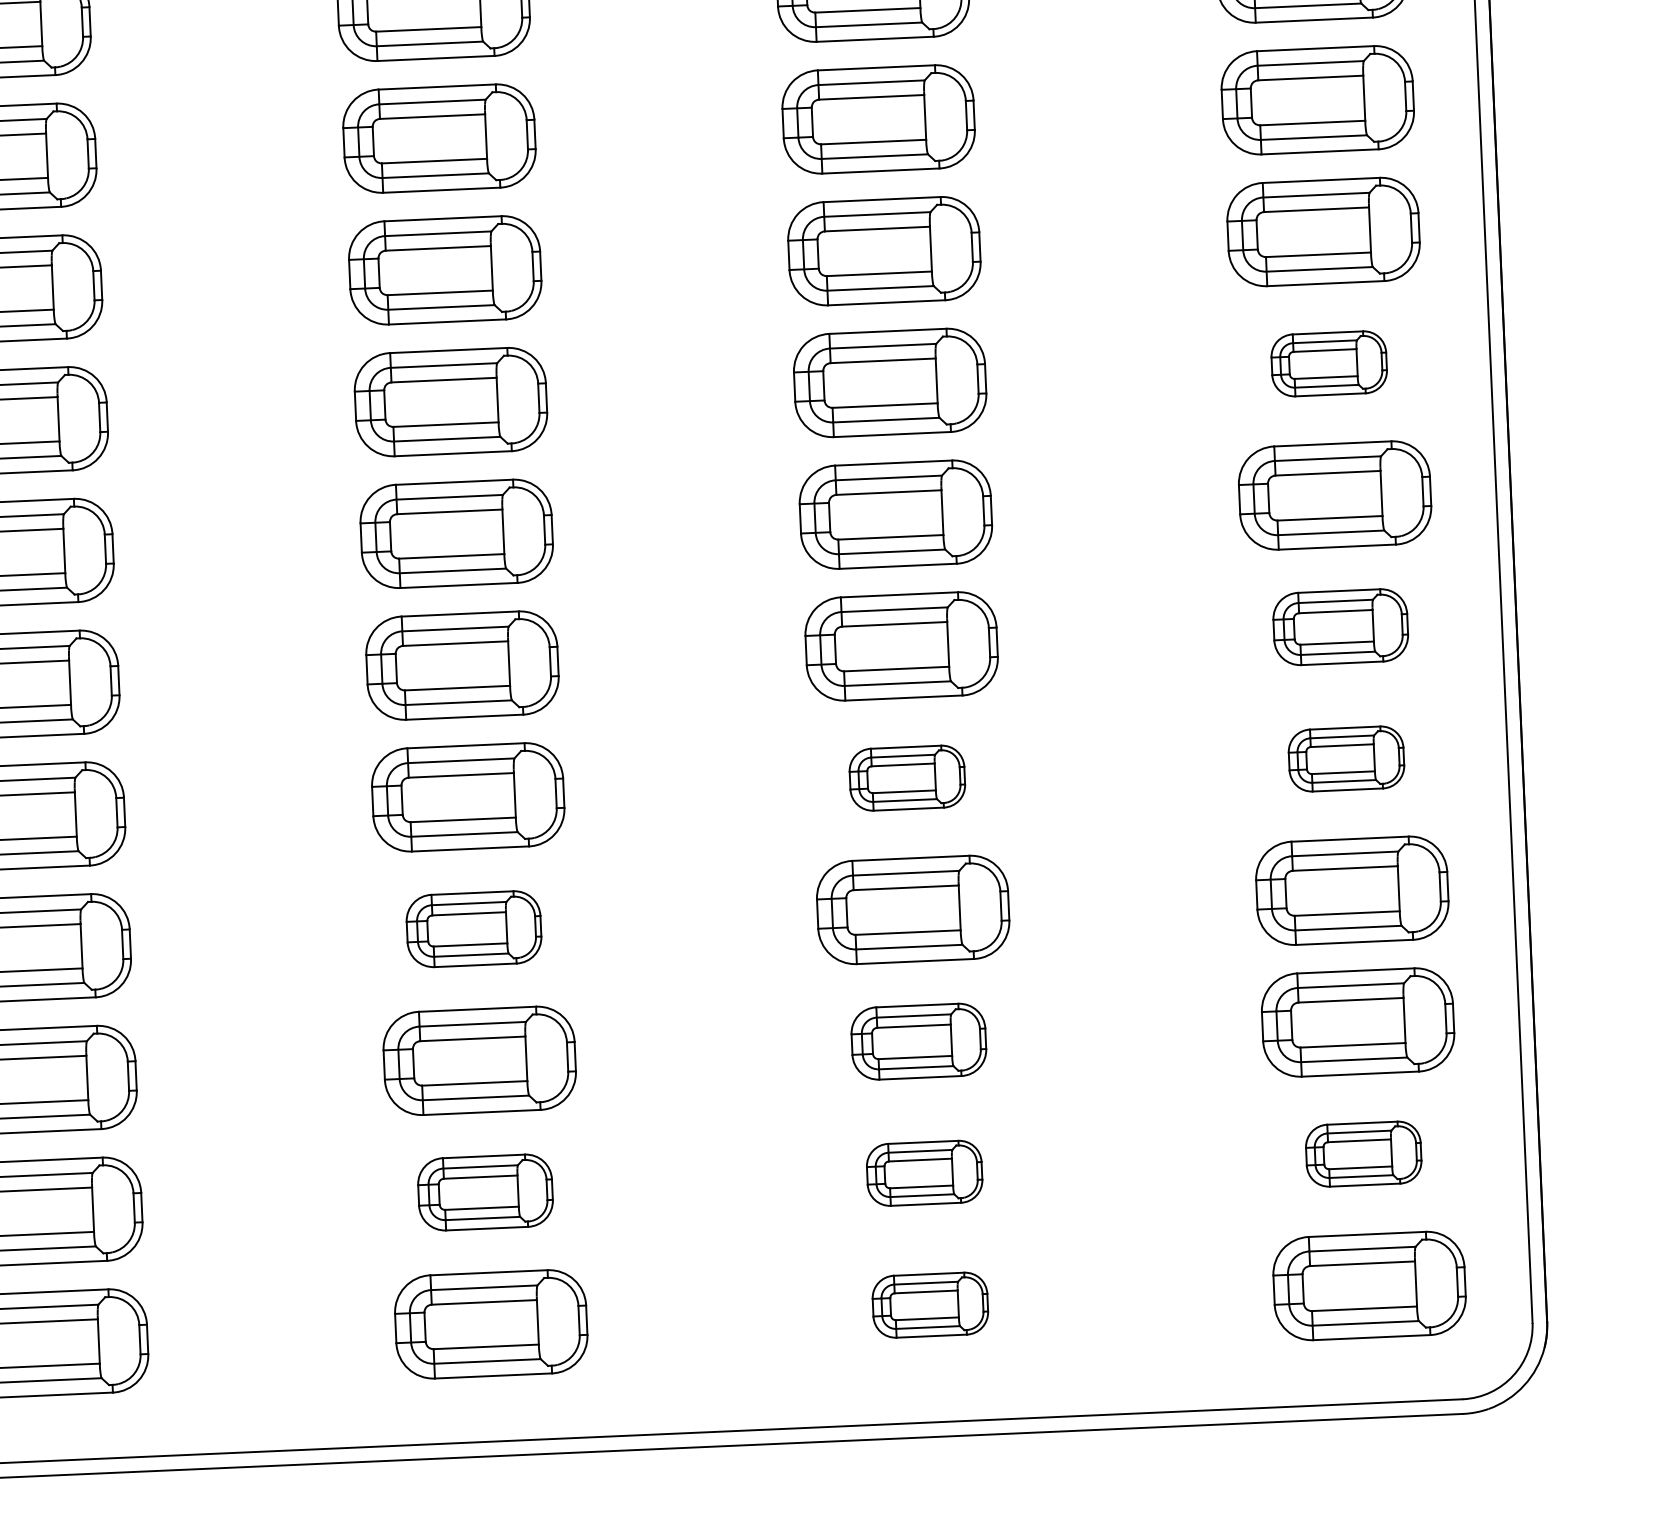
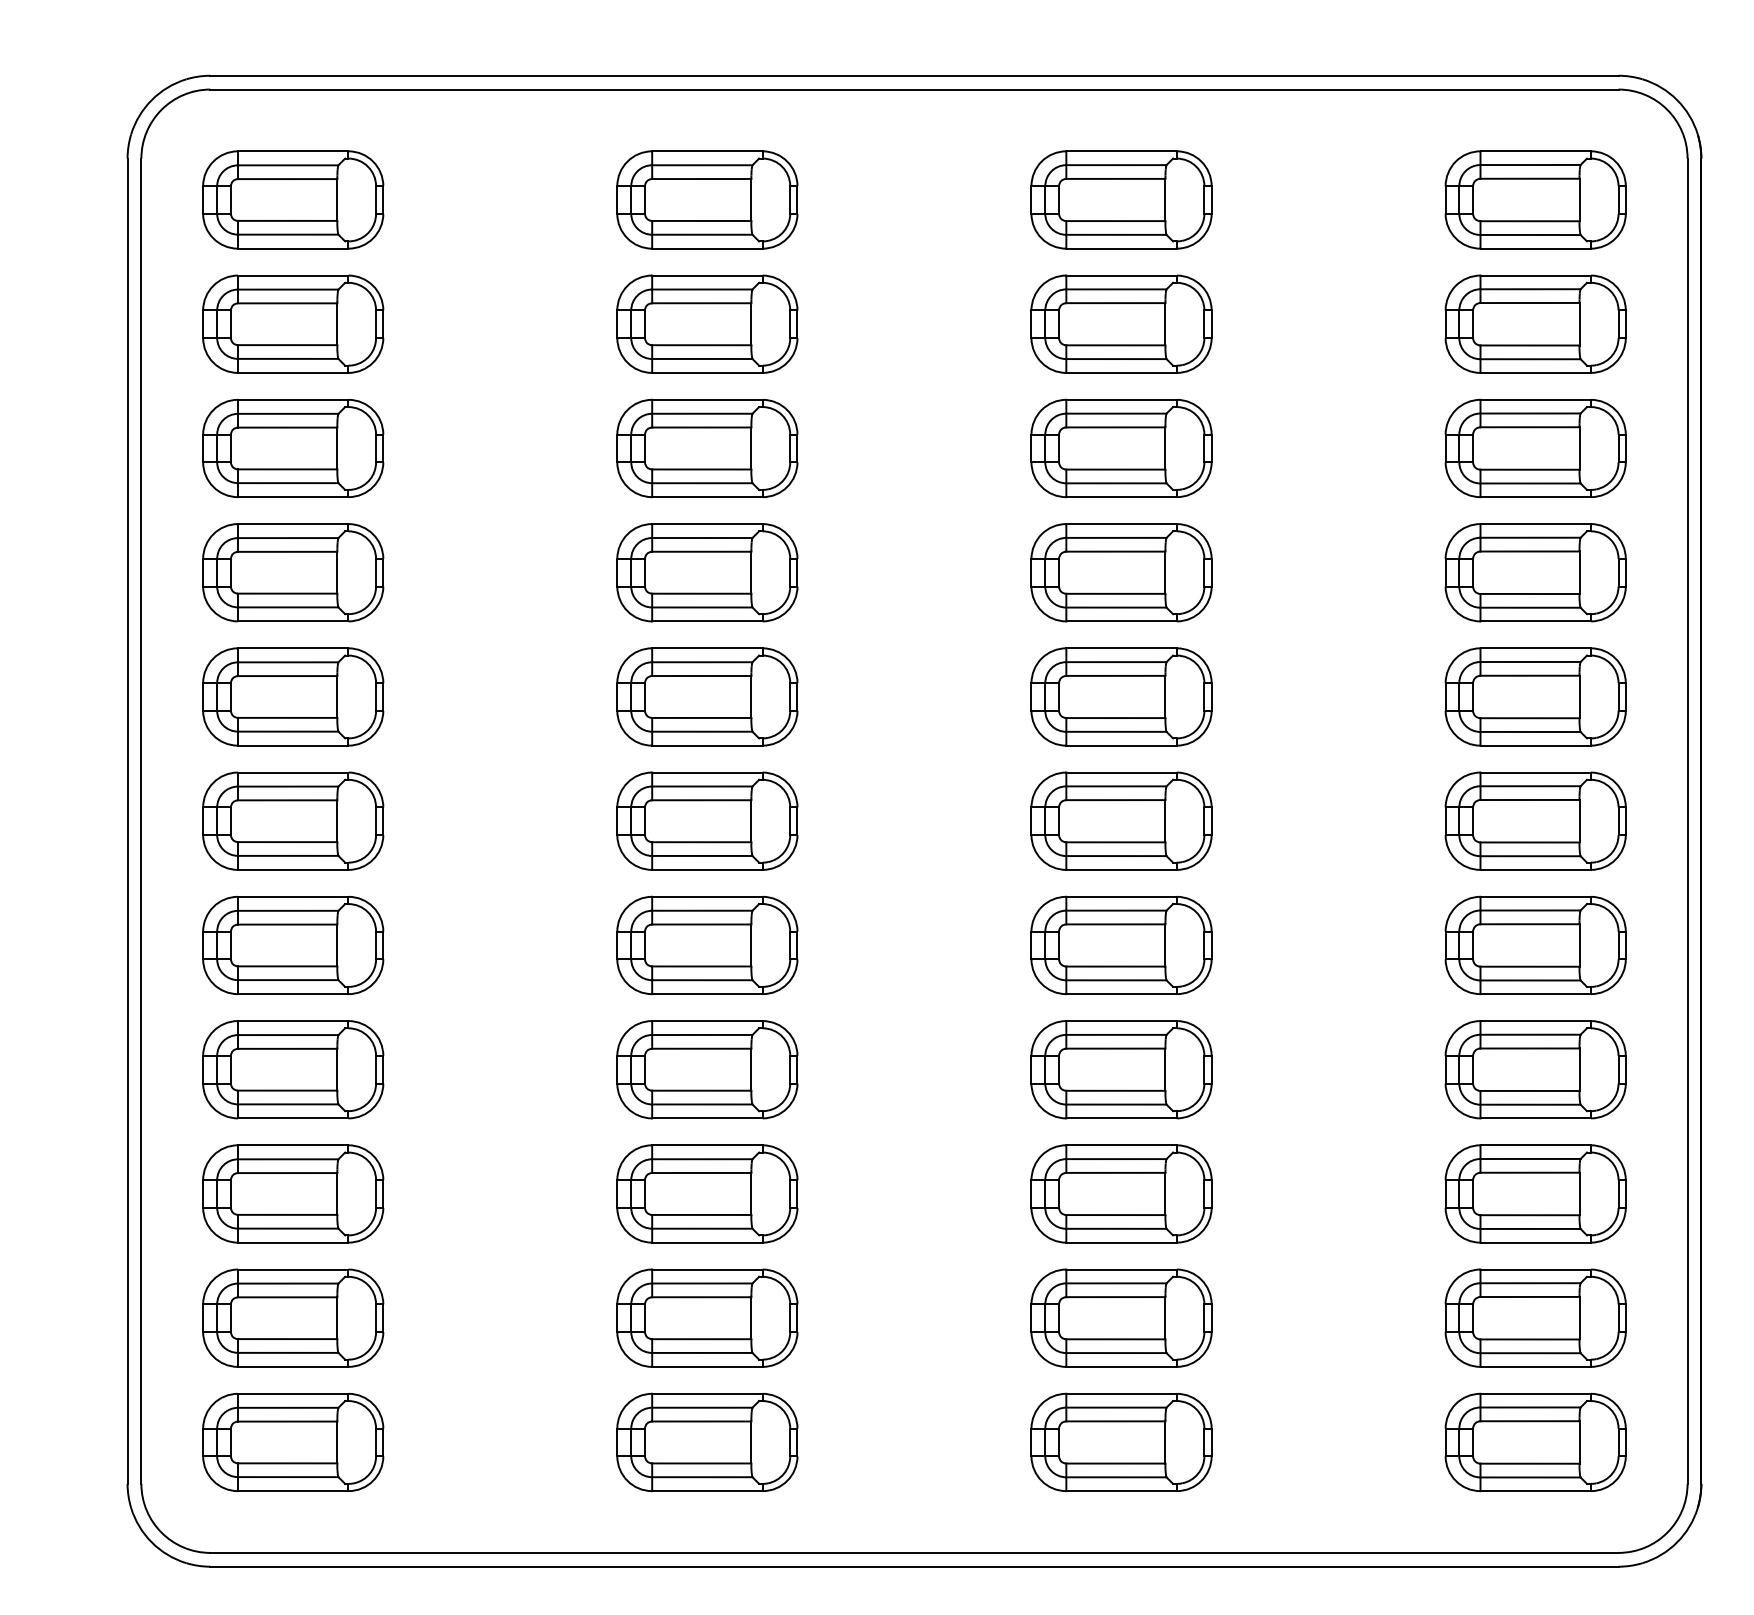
part: (1329, 363) -> (1535, 572), size x1.67
part: (1340, 626) -> (1535, 820), size x1.43
part: (1346, 759) -> (1535, 945), size x1.67
part: (907, 778) -> (1121, 945), size x1.67
part: (474, 928) -> (707, 1069), size x1.43
part: (918, 1041) -> (1121, 1193), size x1.43
part: (1363, 1153) -> (1535, 1317), size x1.67
part: (924, 1172) -> (1121, 1317), size x1.67
part: (485, 1191) -> (707, 1317), size x1.43
part: (930, 1305) -> (1121, 1442), size x1.67

